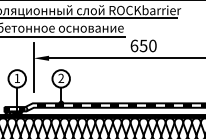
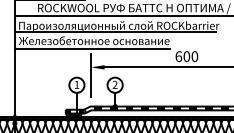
text: (143, 45) -> (186, 56), 650 -> 600

